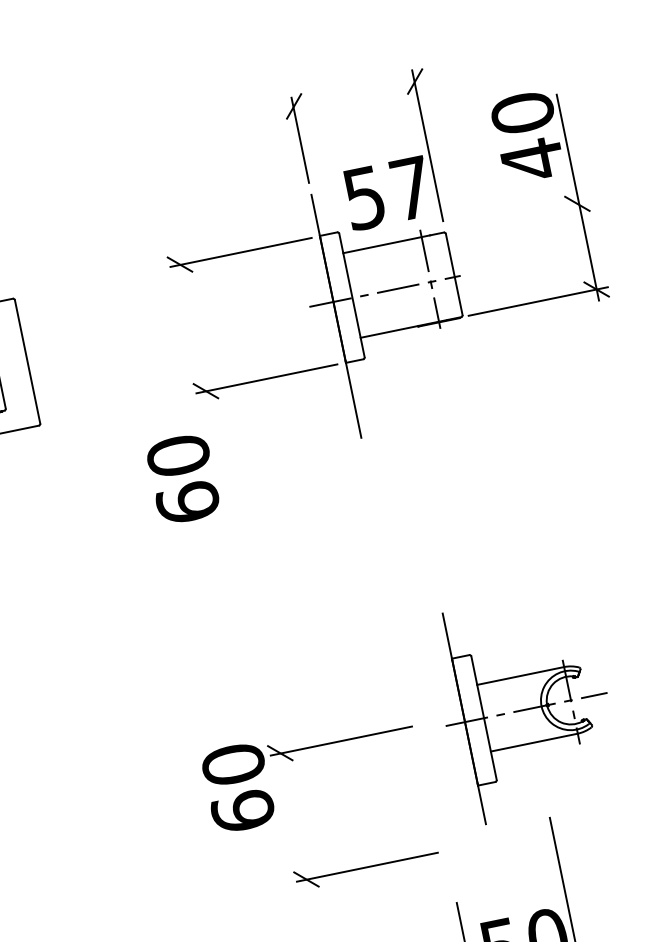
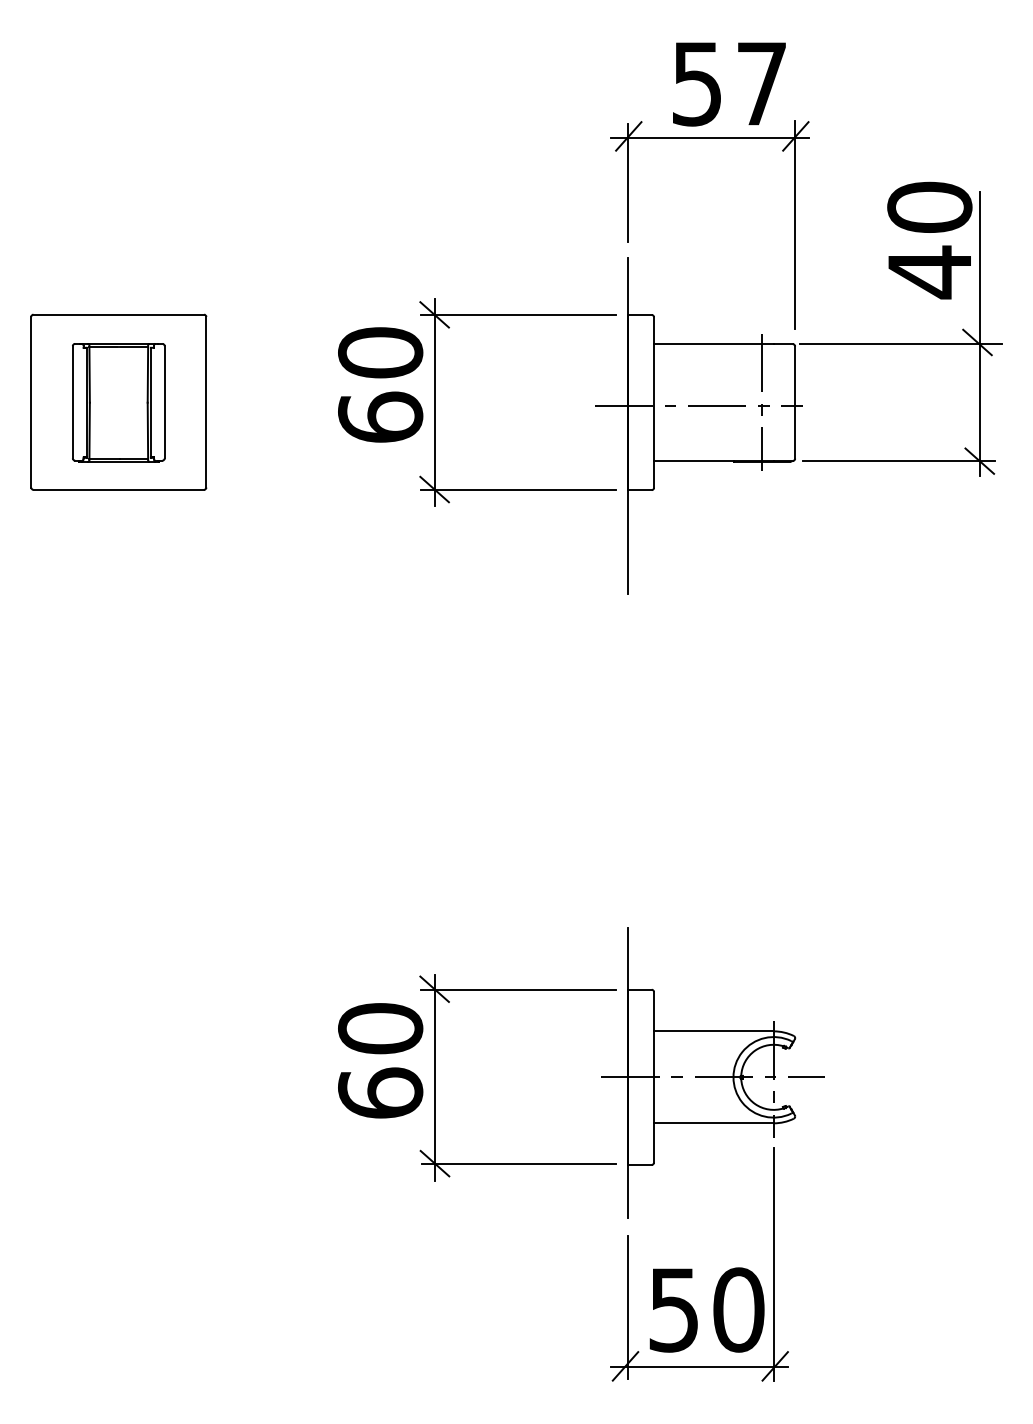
line: (352, 95) -> (709, 137), added
text: (388, 193) -> (729, 84), moved
line: (521, 216) -> (900, 344), added
line: (193, 327) -> (435, 402), added
text: (183, 478) -> (380, 384), moved
part: (525, 706) -> (712, 1072), moved
text: (238, 787) -> (380, 1060), moved
line: (294, 816) -> (435, 1077), added

